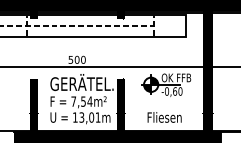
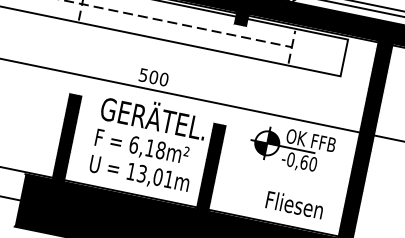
text: (81, 101) -> (146, 147), 7,54m² -> 6,18m²
text: (164, 117) -> (294, 205), moved

